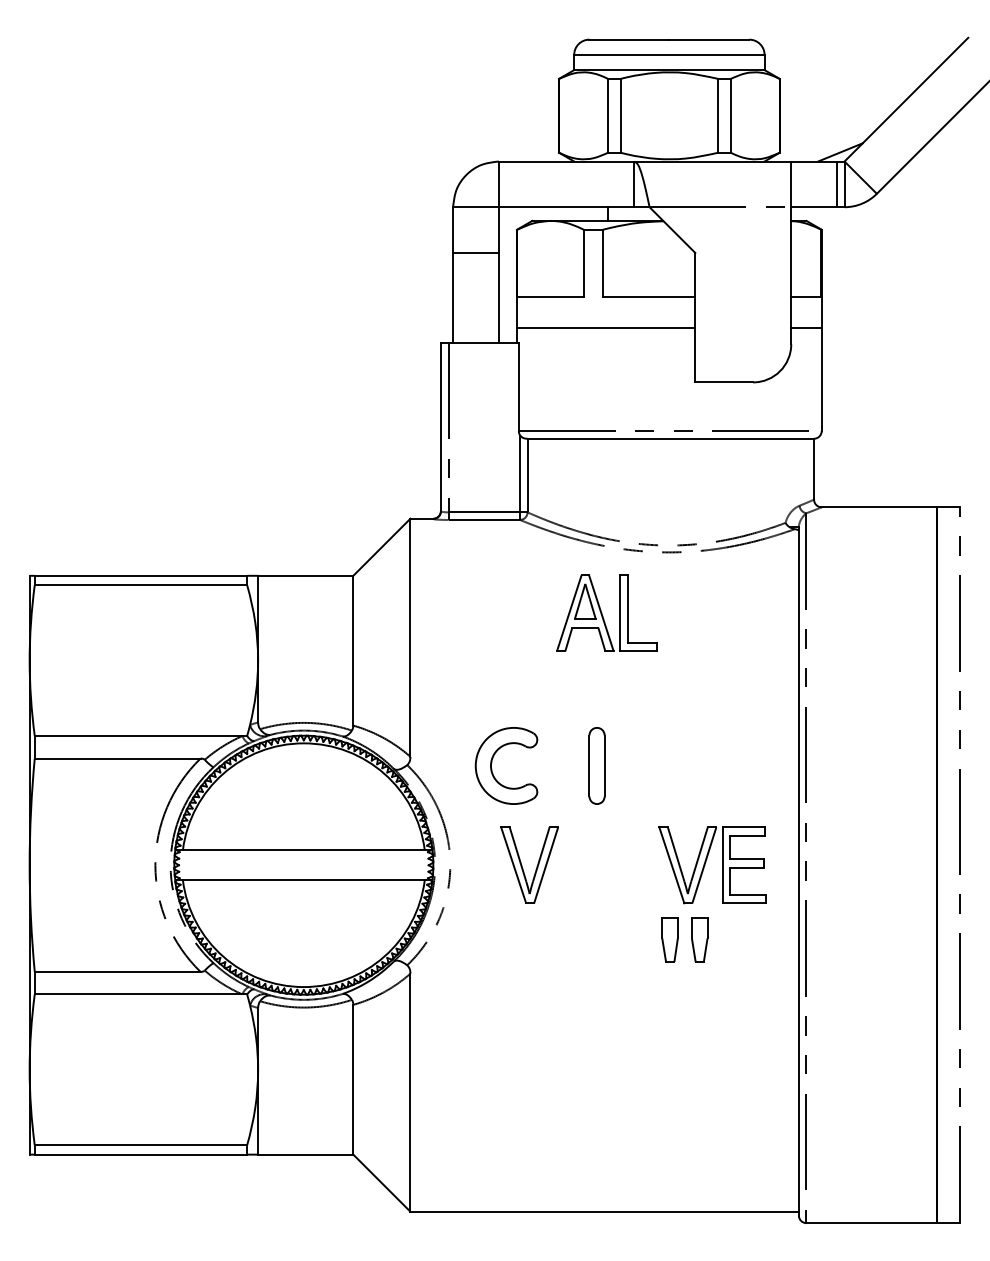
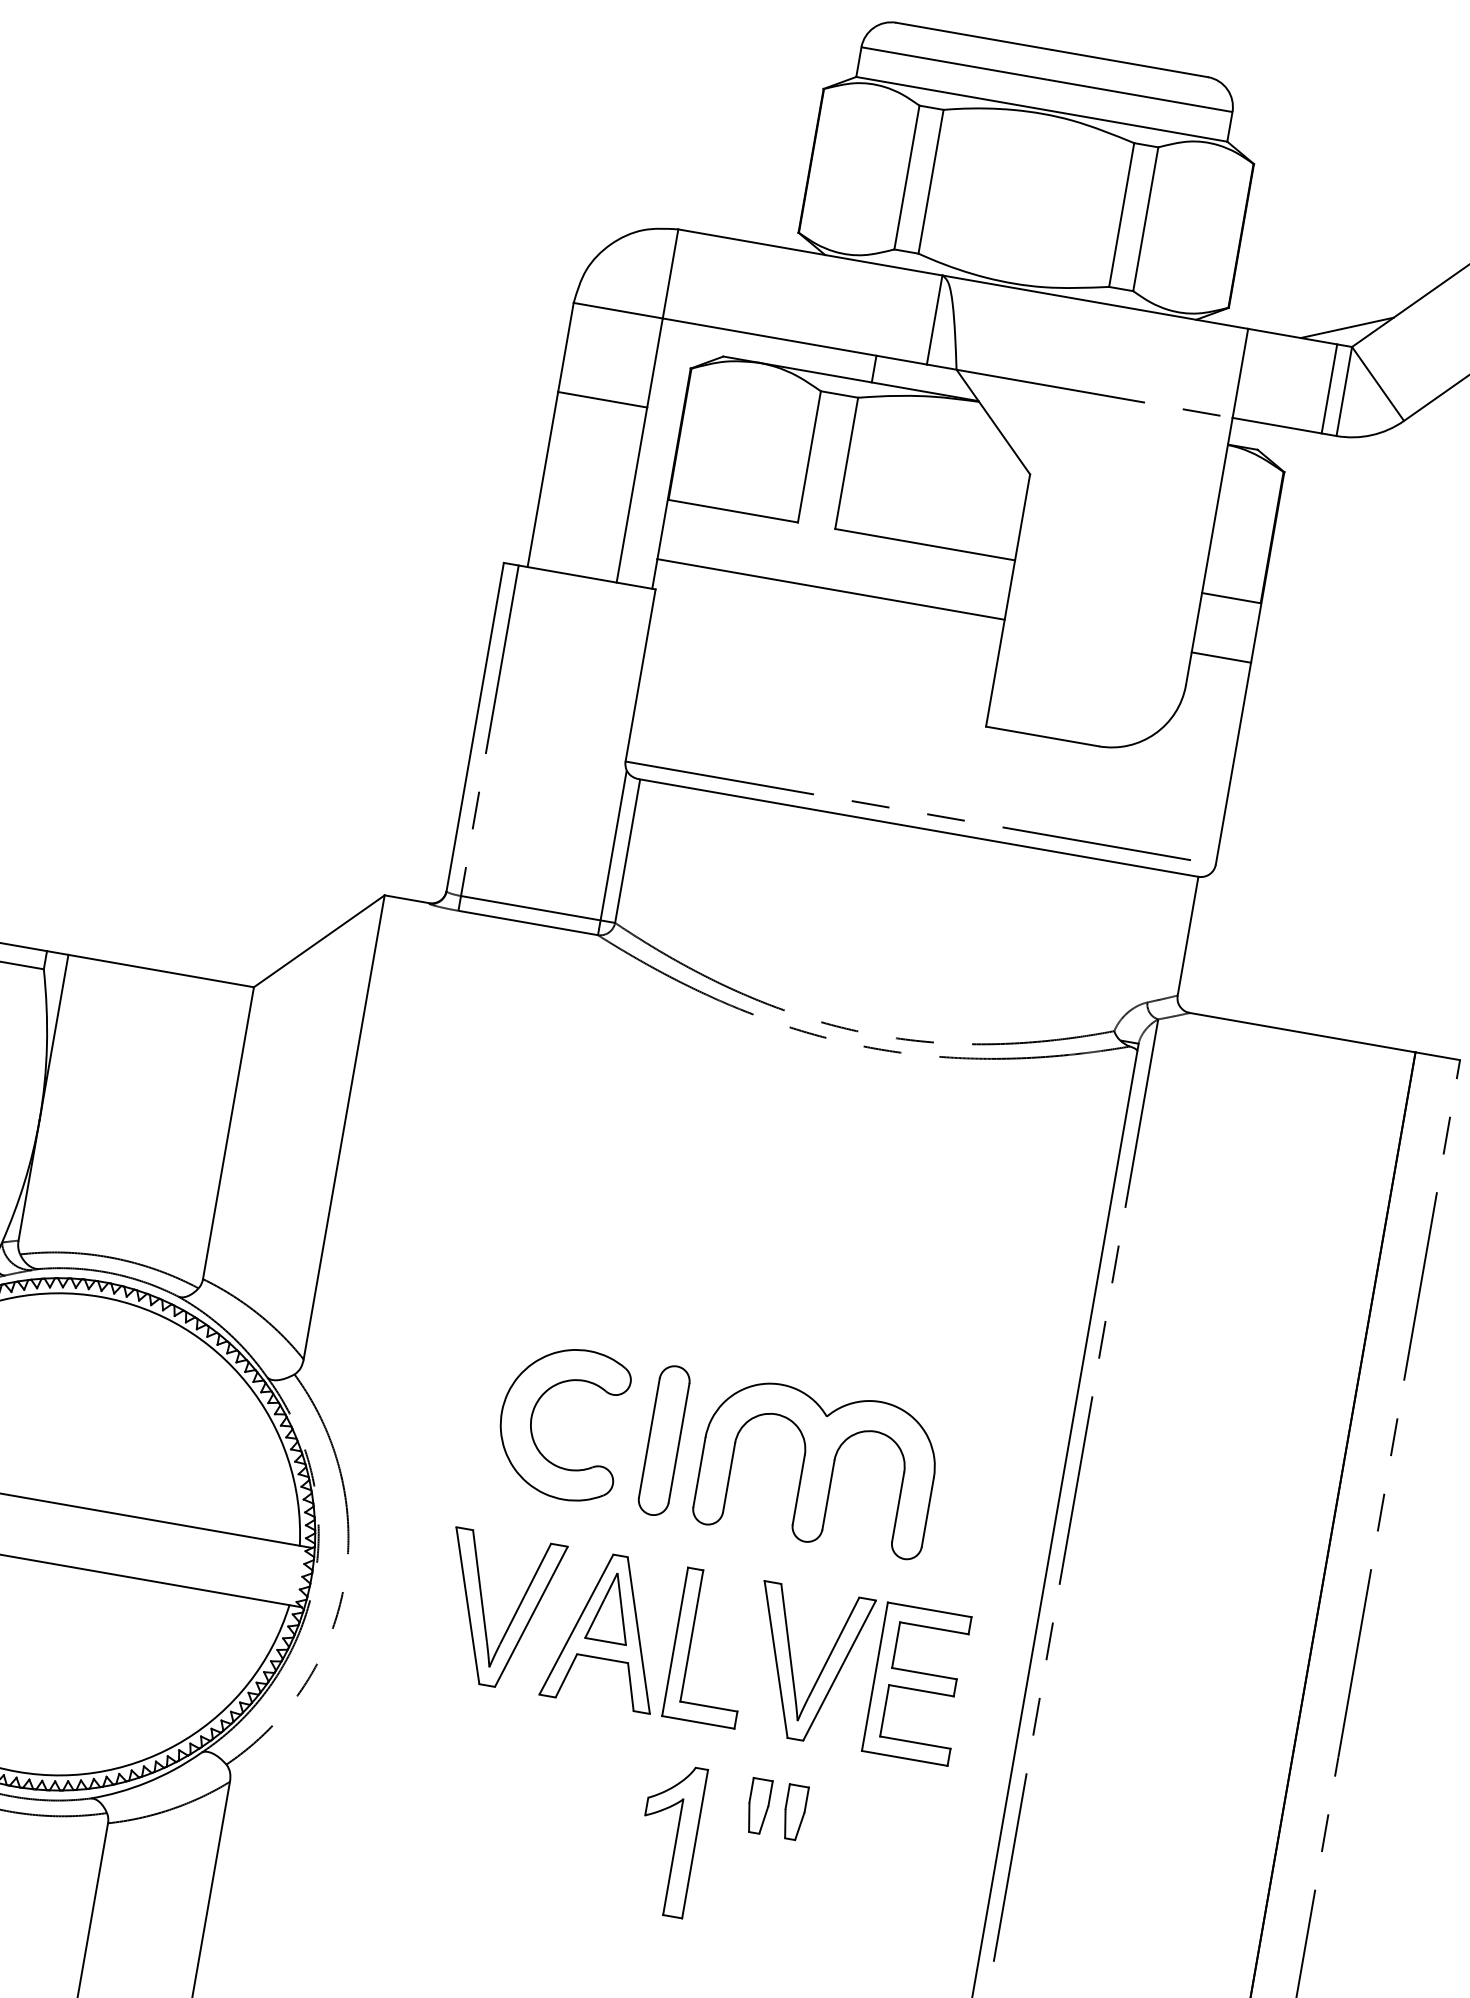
part: (606, 612) -> (649, 1635), moved
part: (492, 763) -> (535, 1413), moved
part: (675, 765) -> (817, 1466), added
part: (685, 939) -> (777, 1808), size x0.62
part: (633, 963) -> (668, 1837), added

